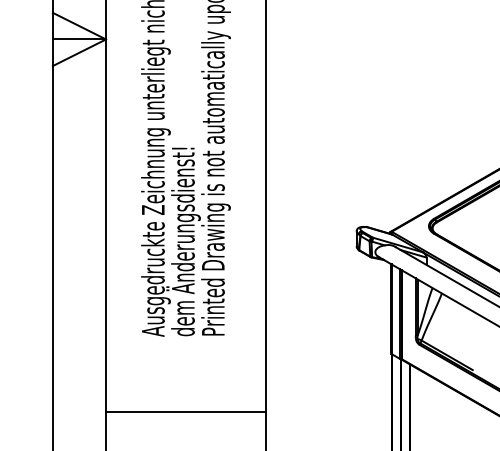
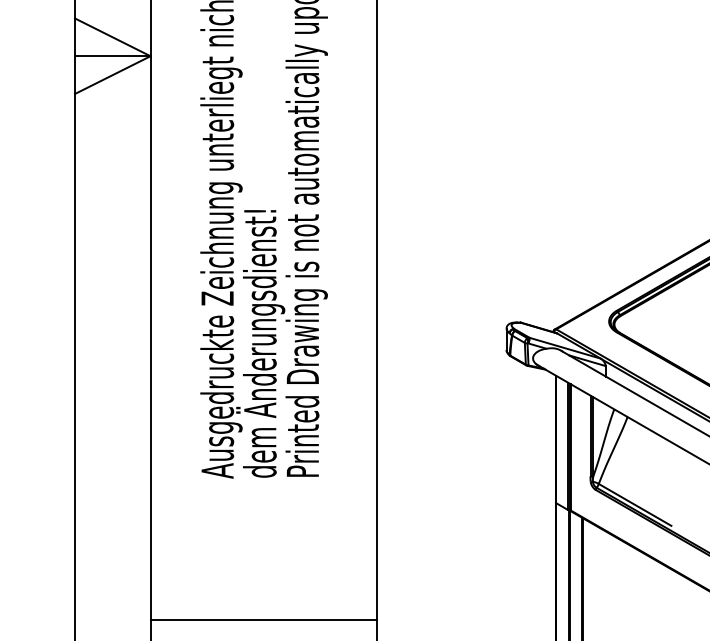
line: (185, 411) -> (263, 620), moved

